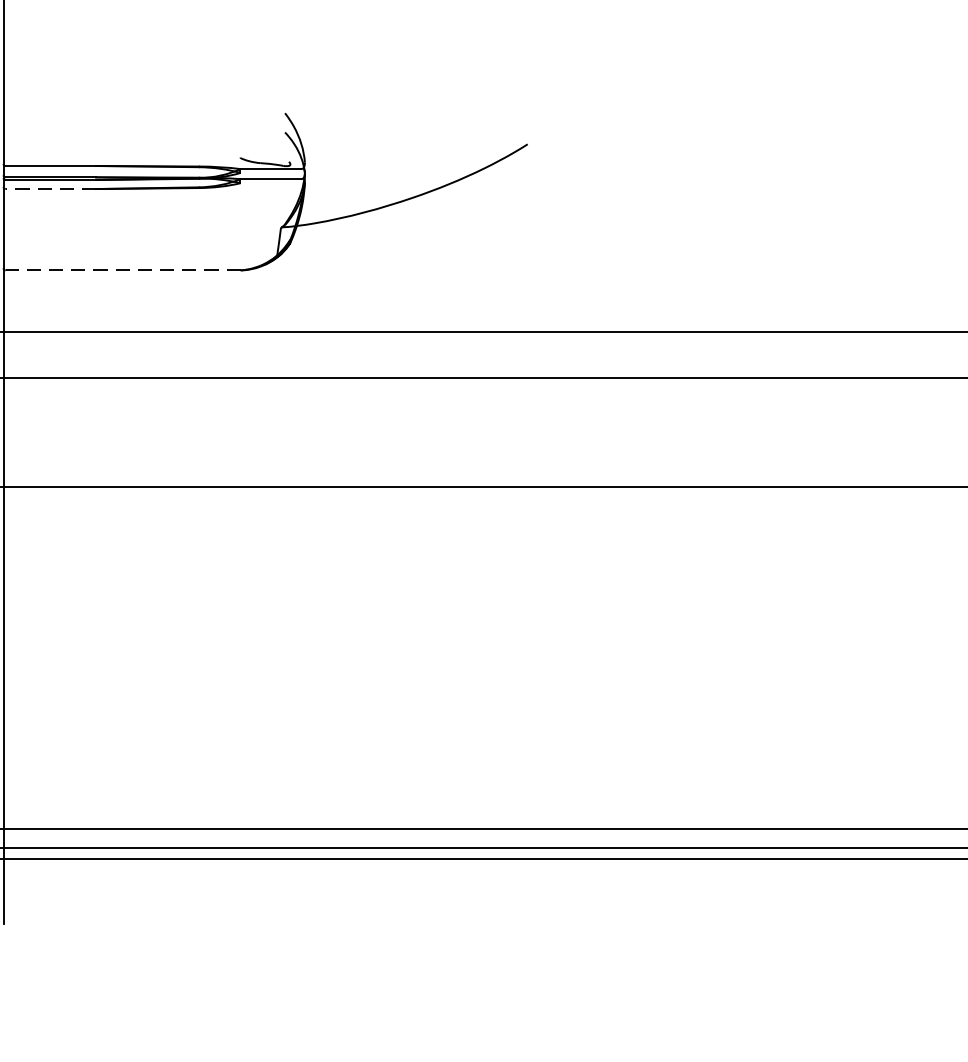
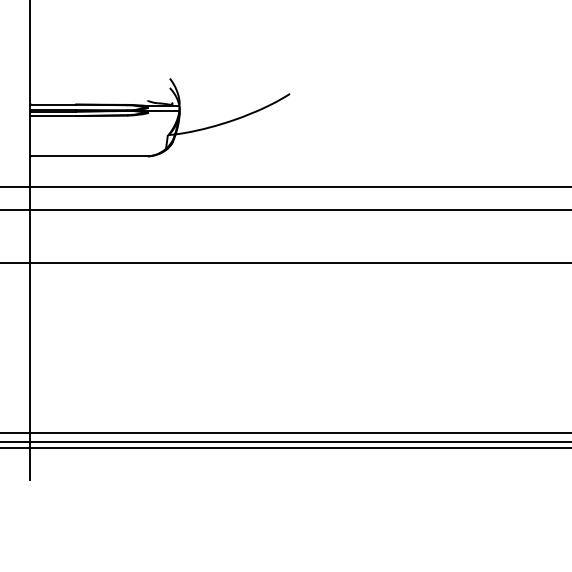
line: (50, 189) -> (53, 116), dashed -> solid
line: (122, 270) -> (89, 156), dashed -> solid

